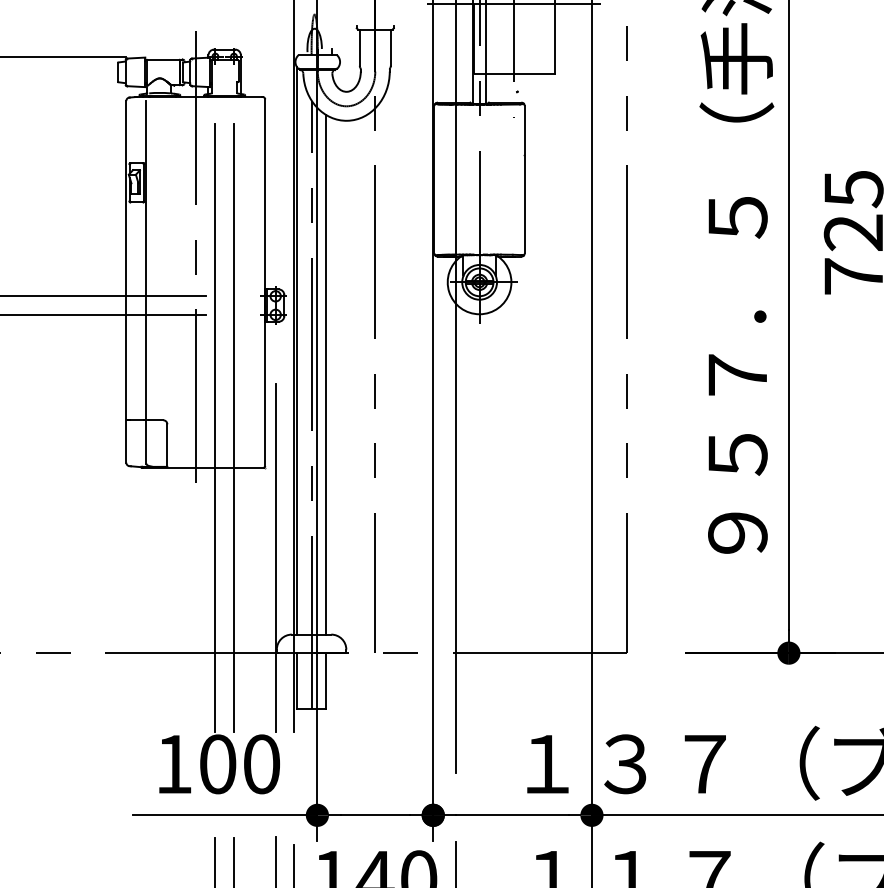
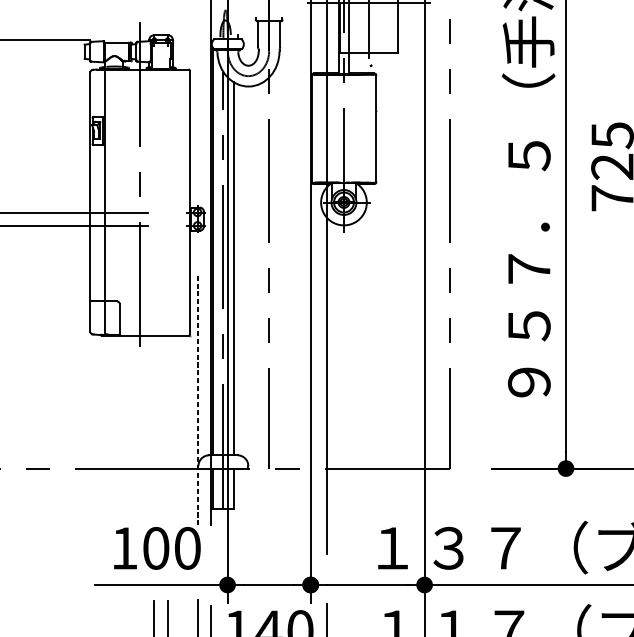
line: (215, 427) -> (154, 306), removed
line: (233, 427) -> (167, 306), removed
line: (275, 557) -> (197, 399), solid -> dashed

